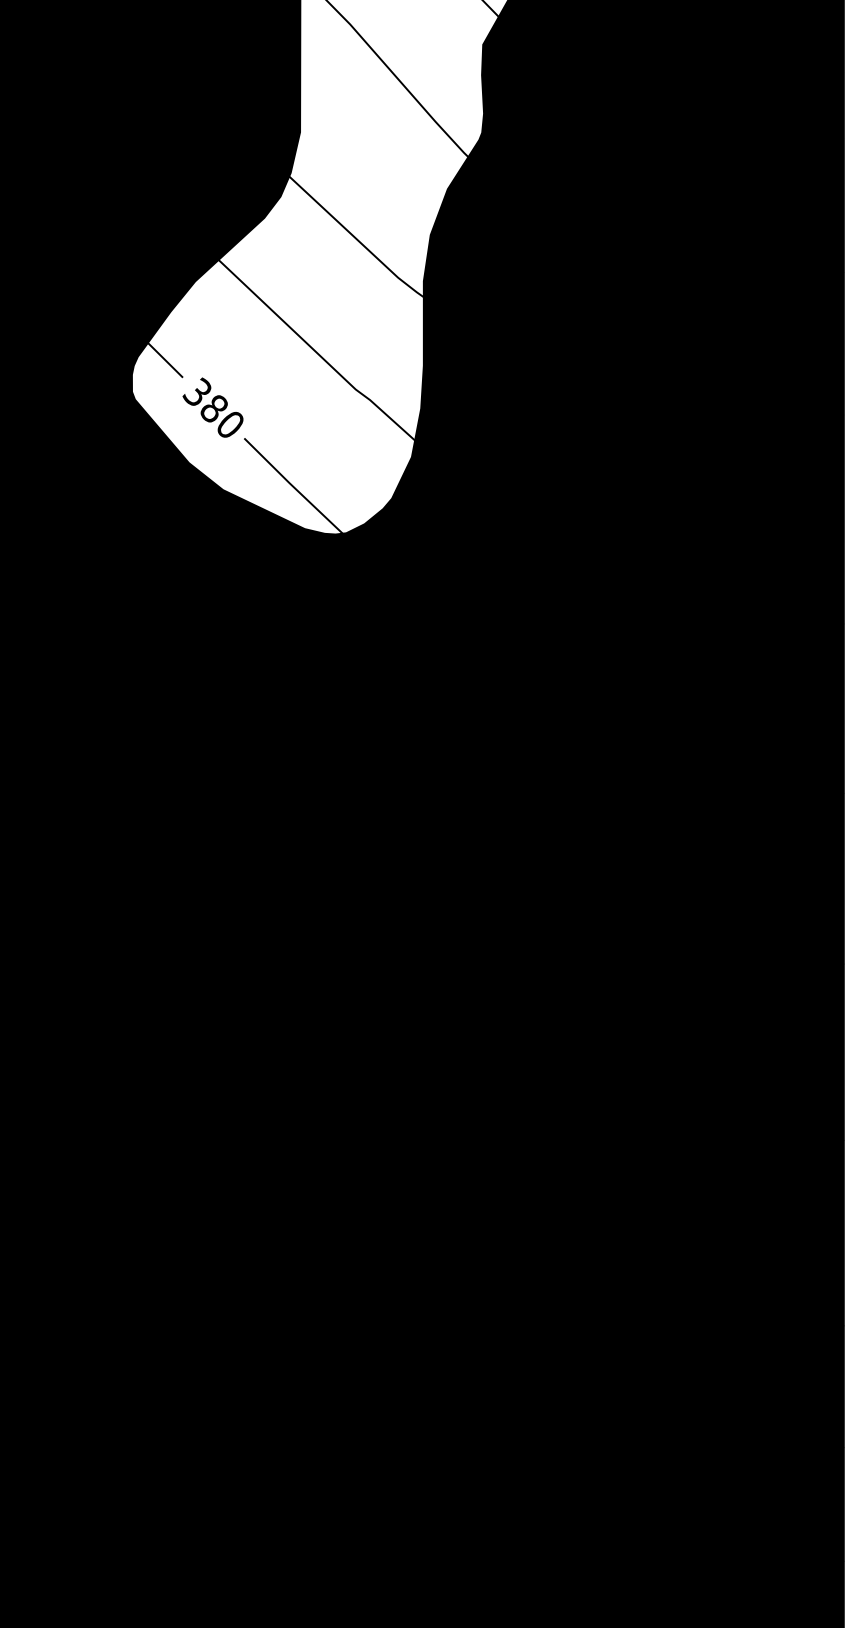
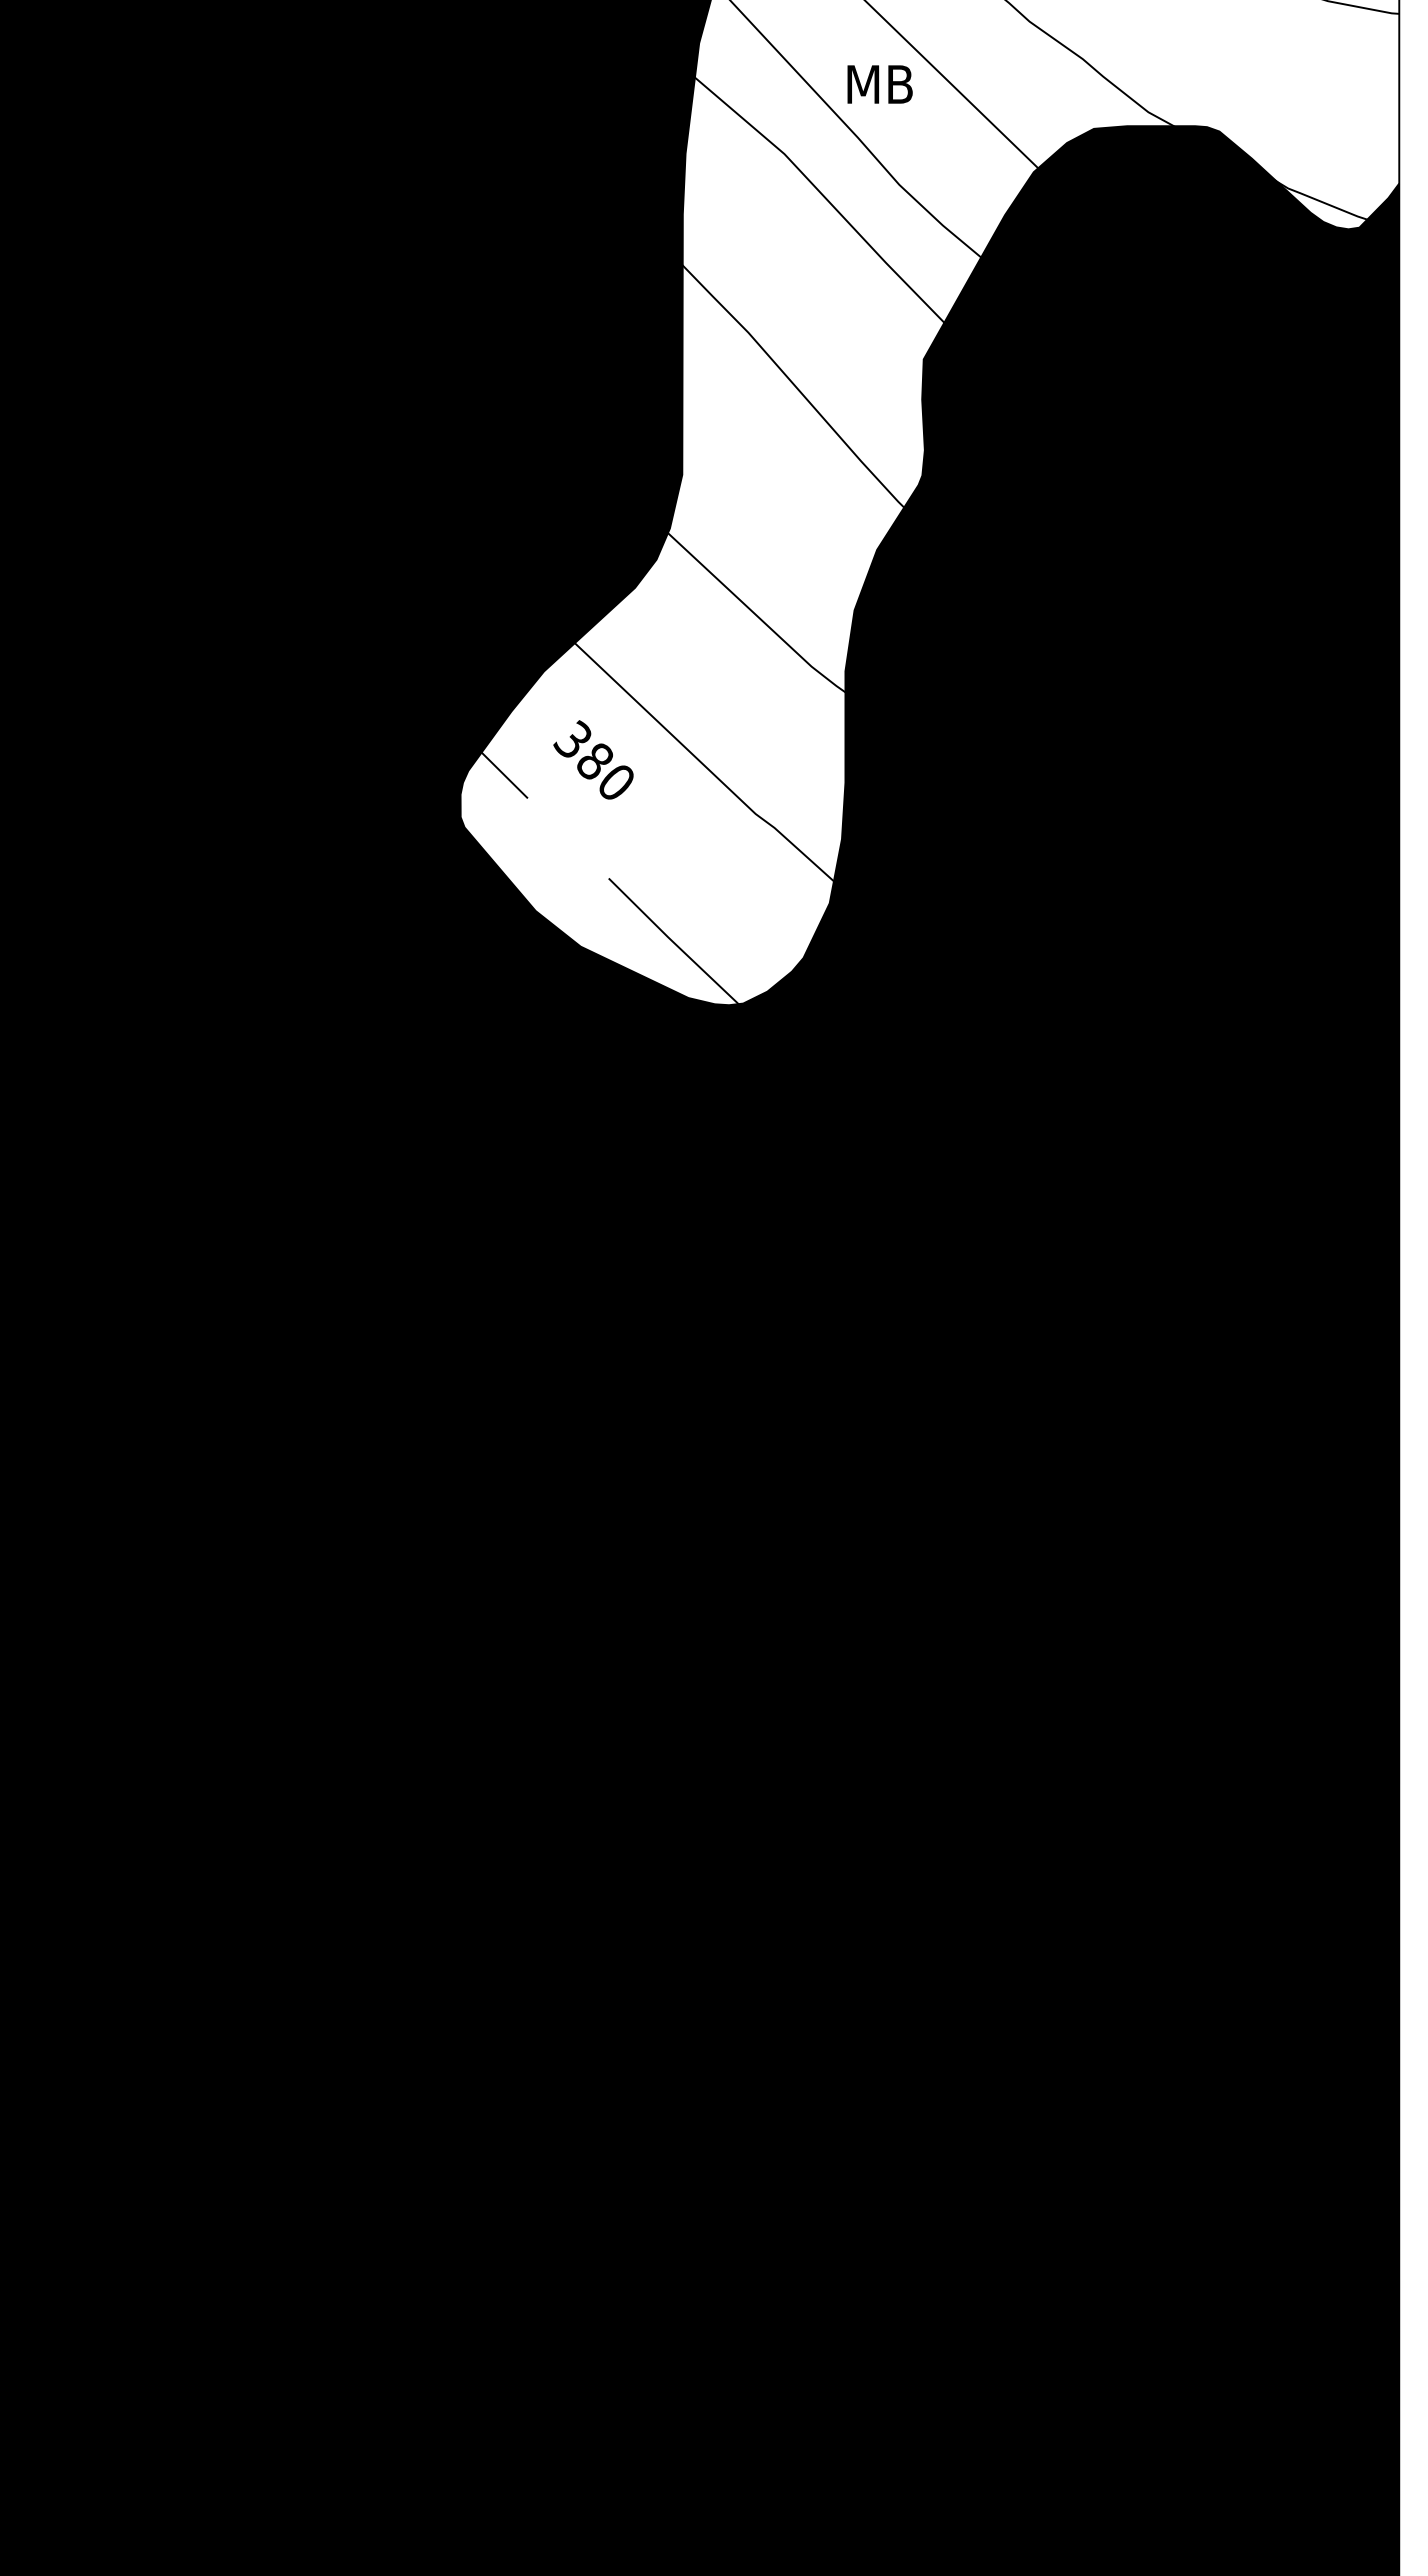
text: (213, 407) -> (593, 759), moved

